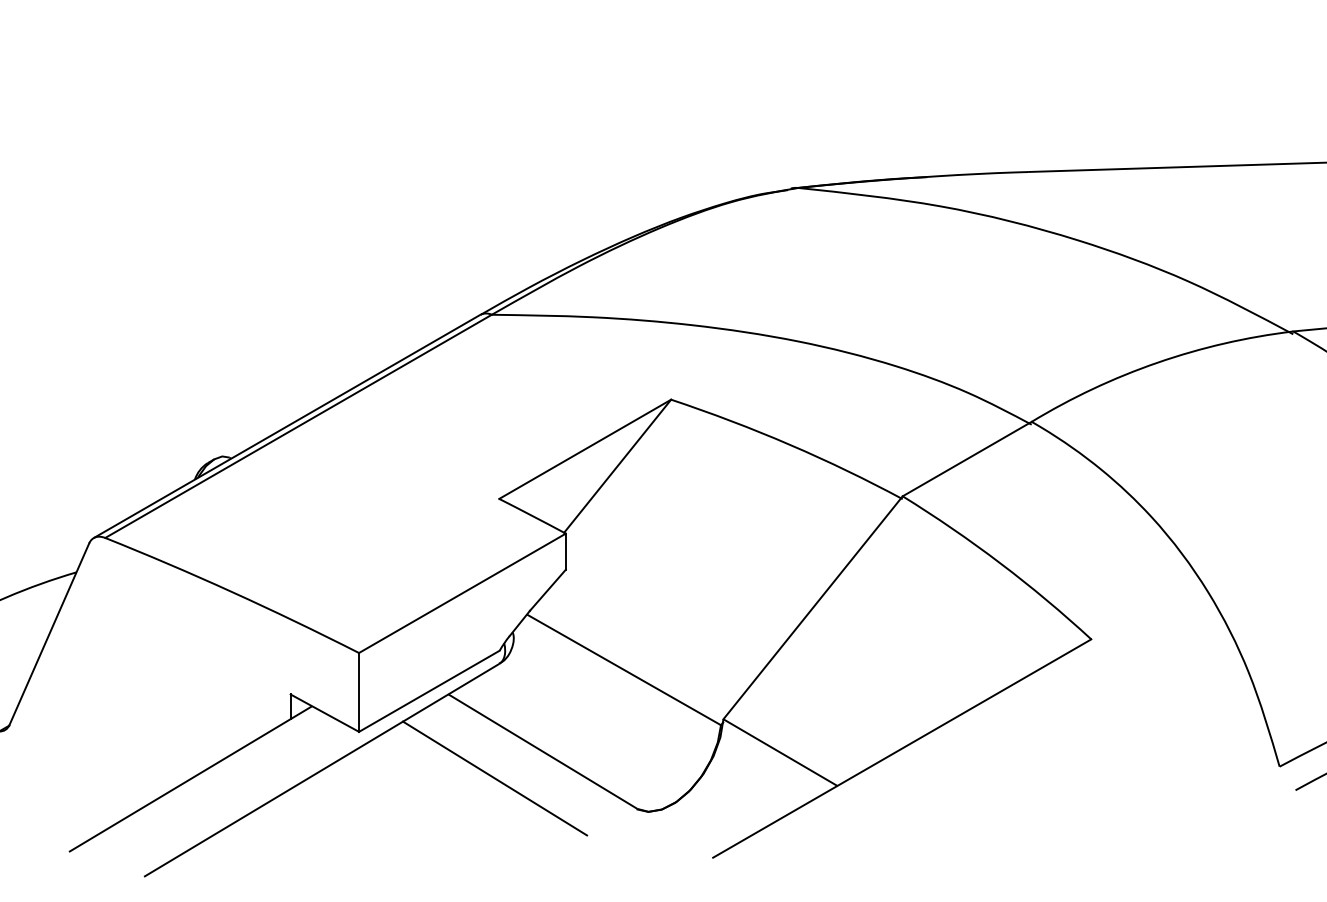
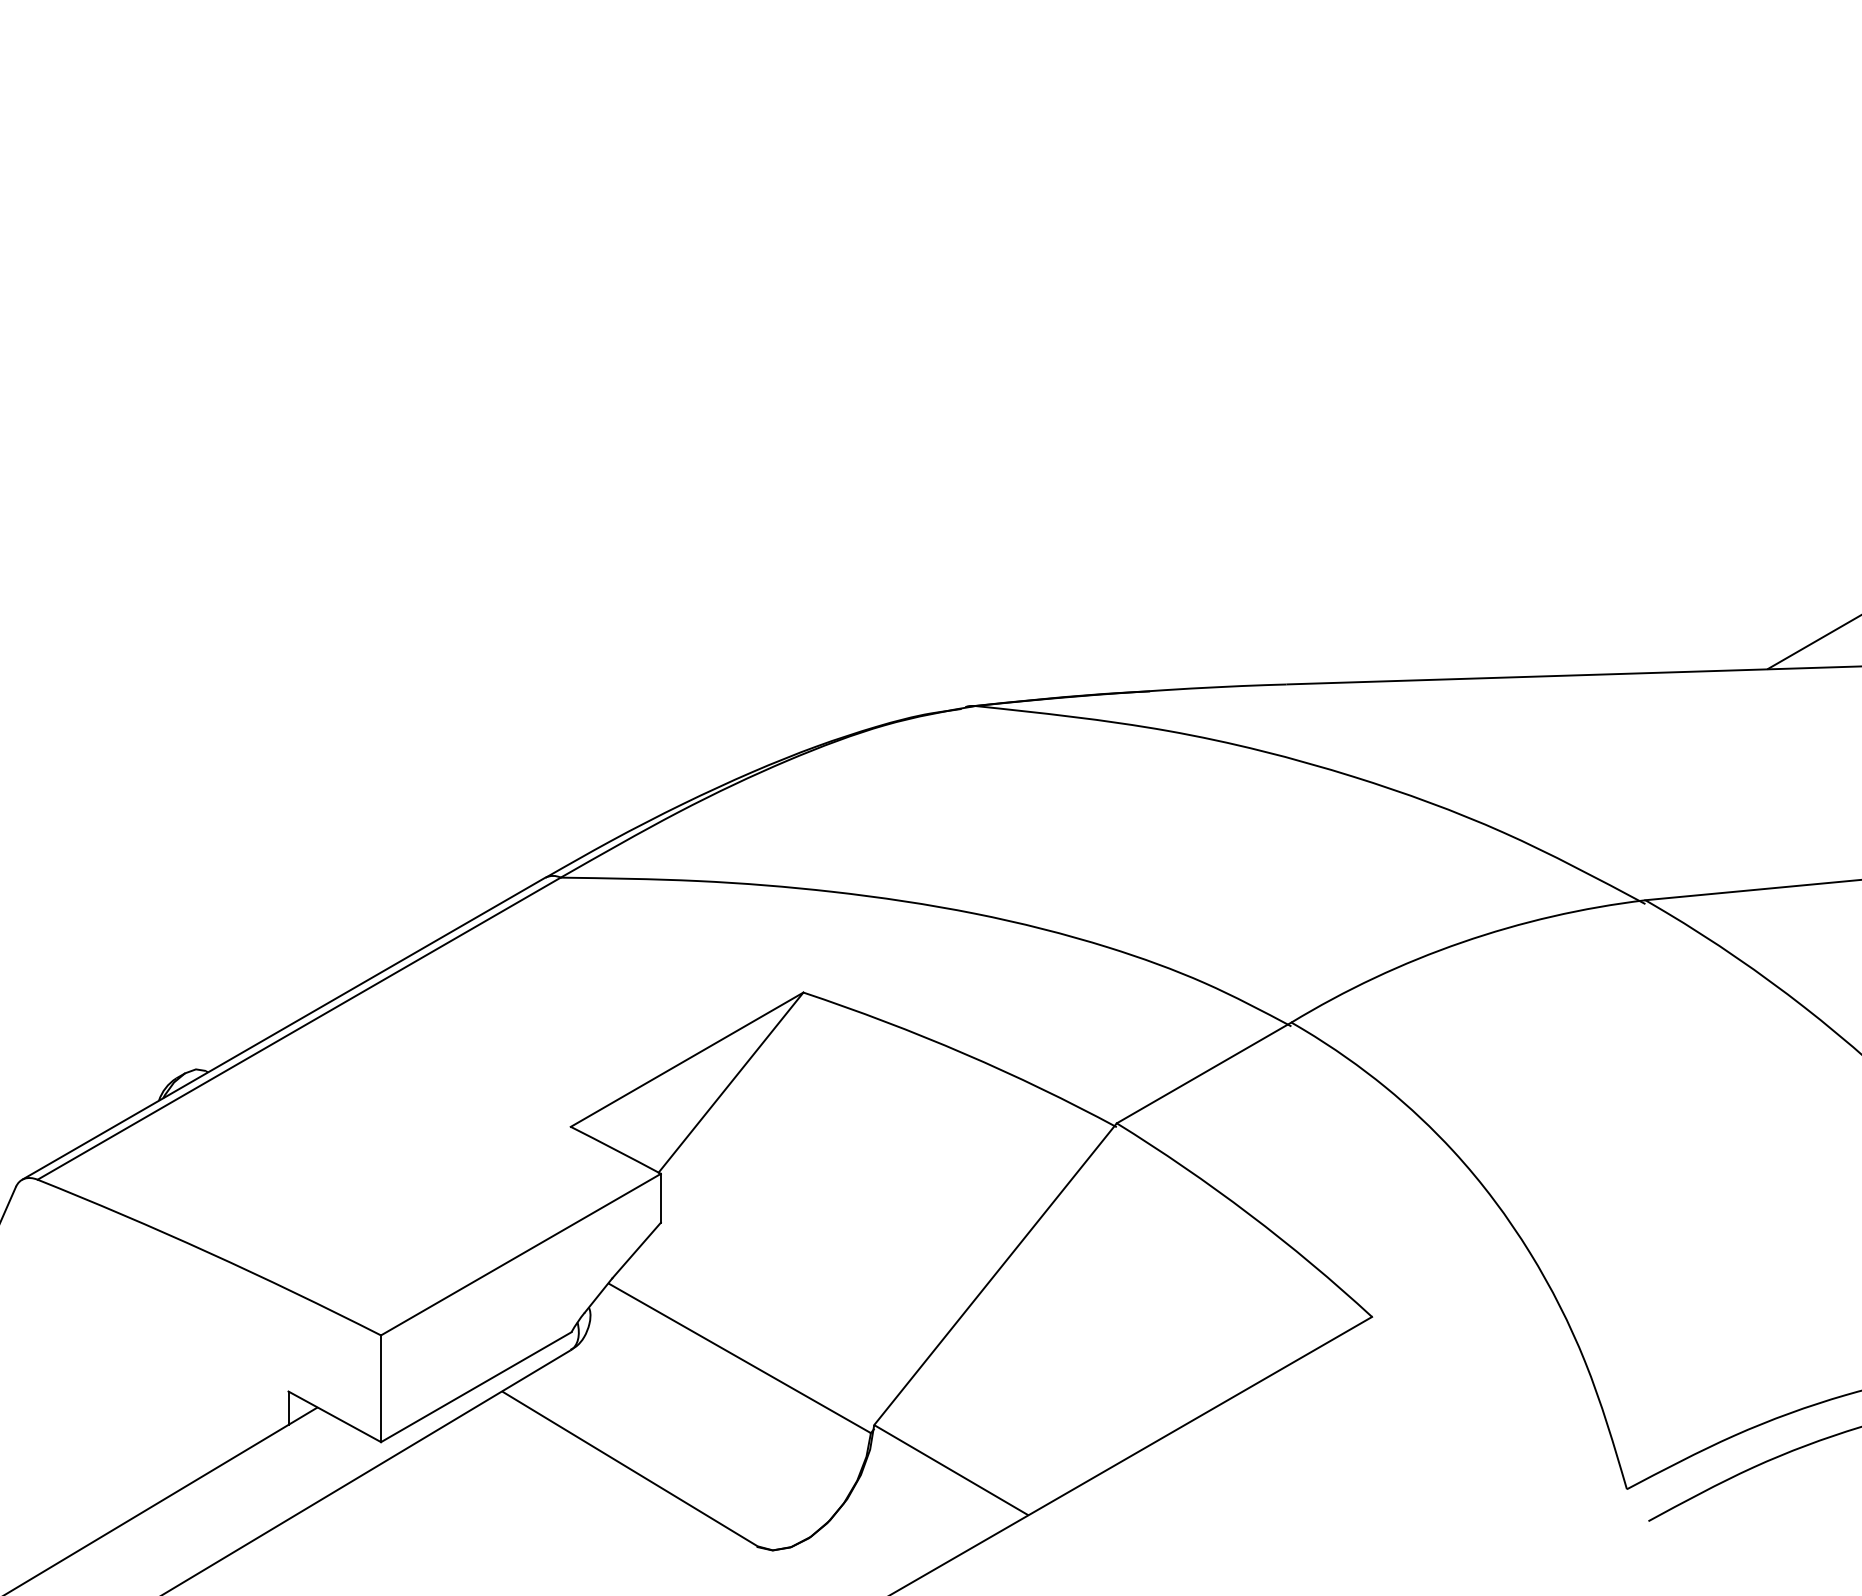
line: (494, 778) -> (564, 1505), removed

